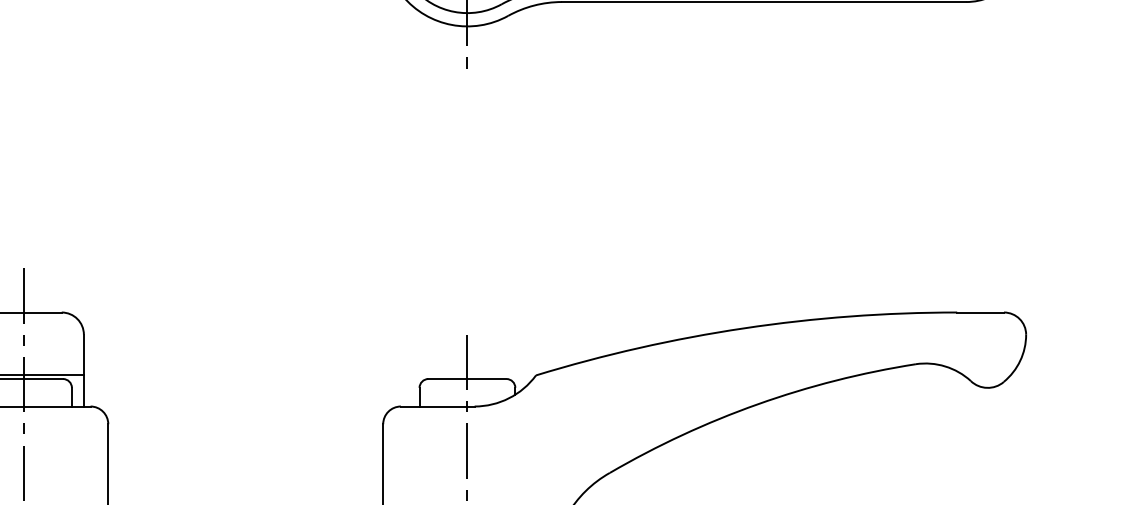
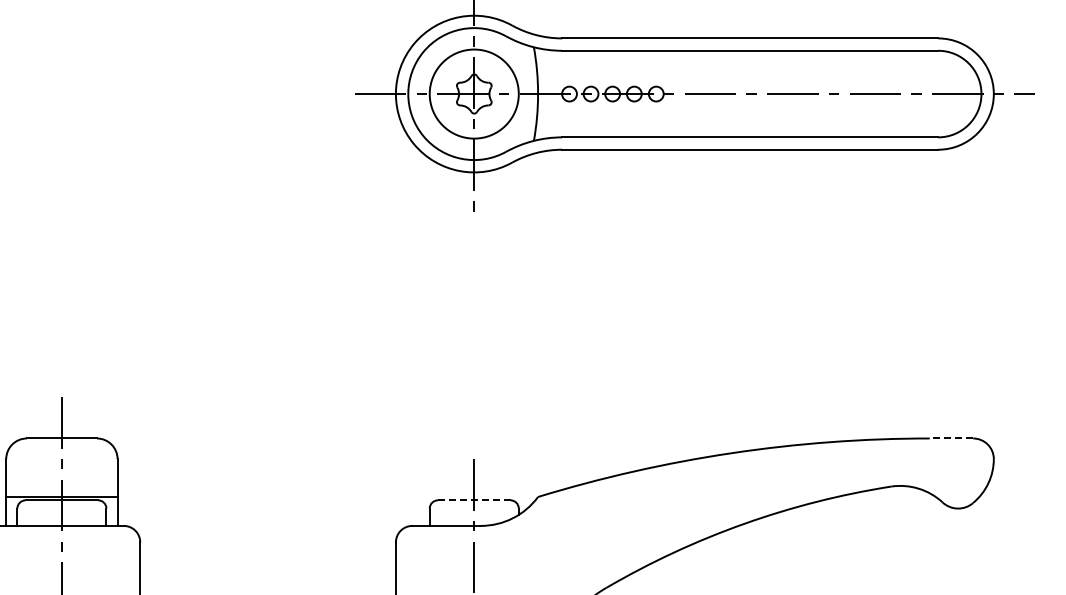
line: (980, 312) -> (951, 438), solid -> dashed
line: (467, 379) -> (474, 500), solid -> dashed

